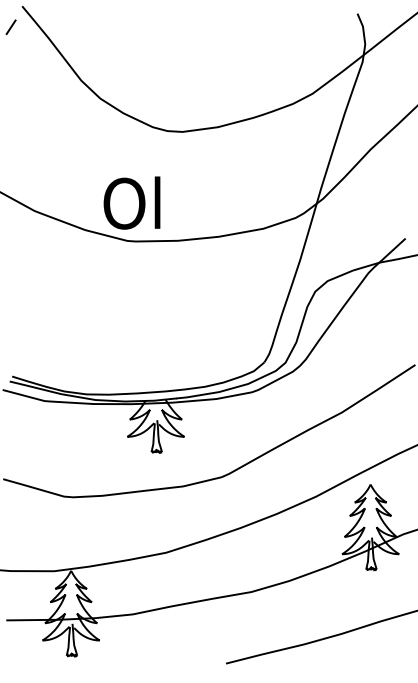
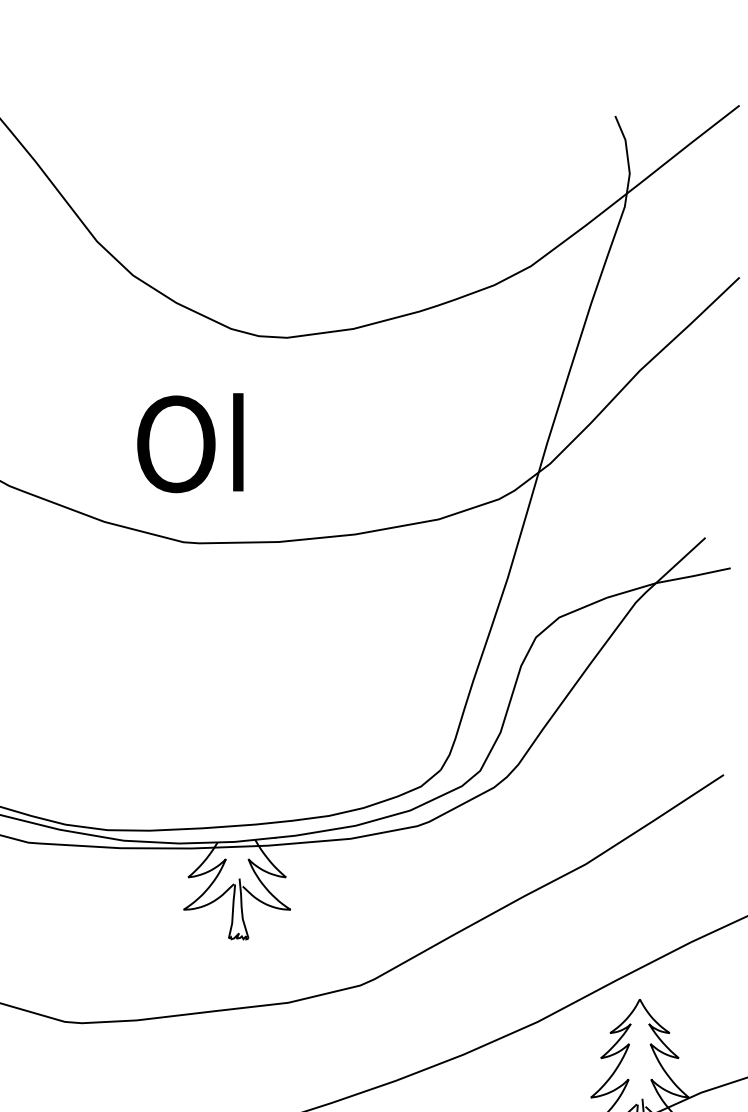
text: (131, 202) -> (189, 442), moved

